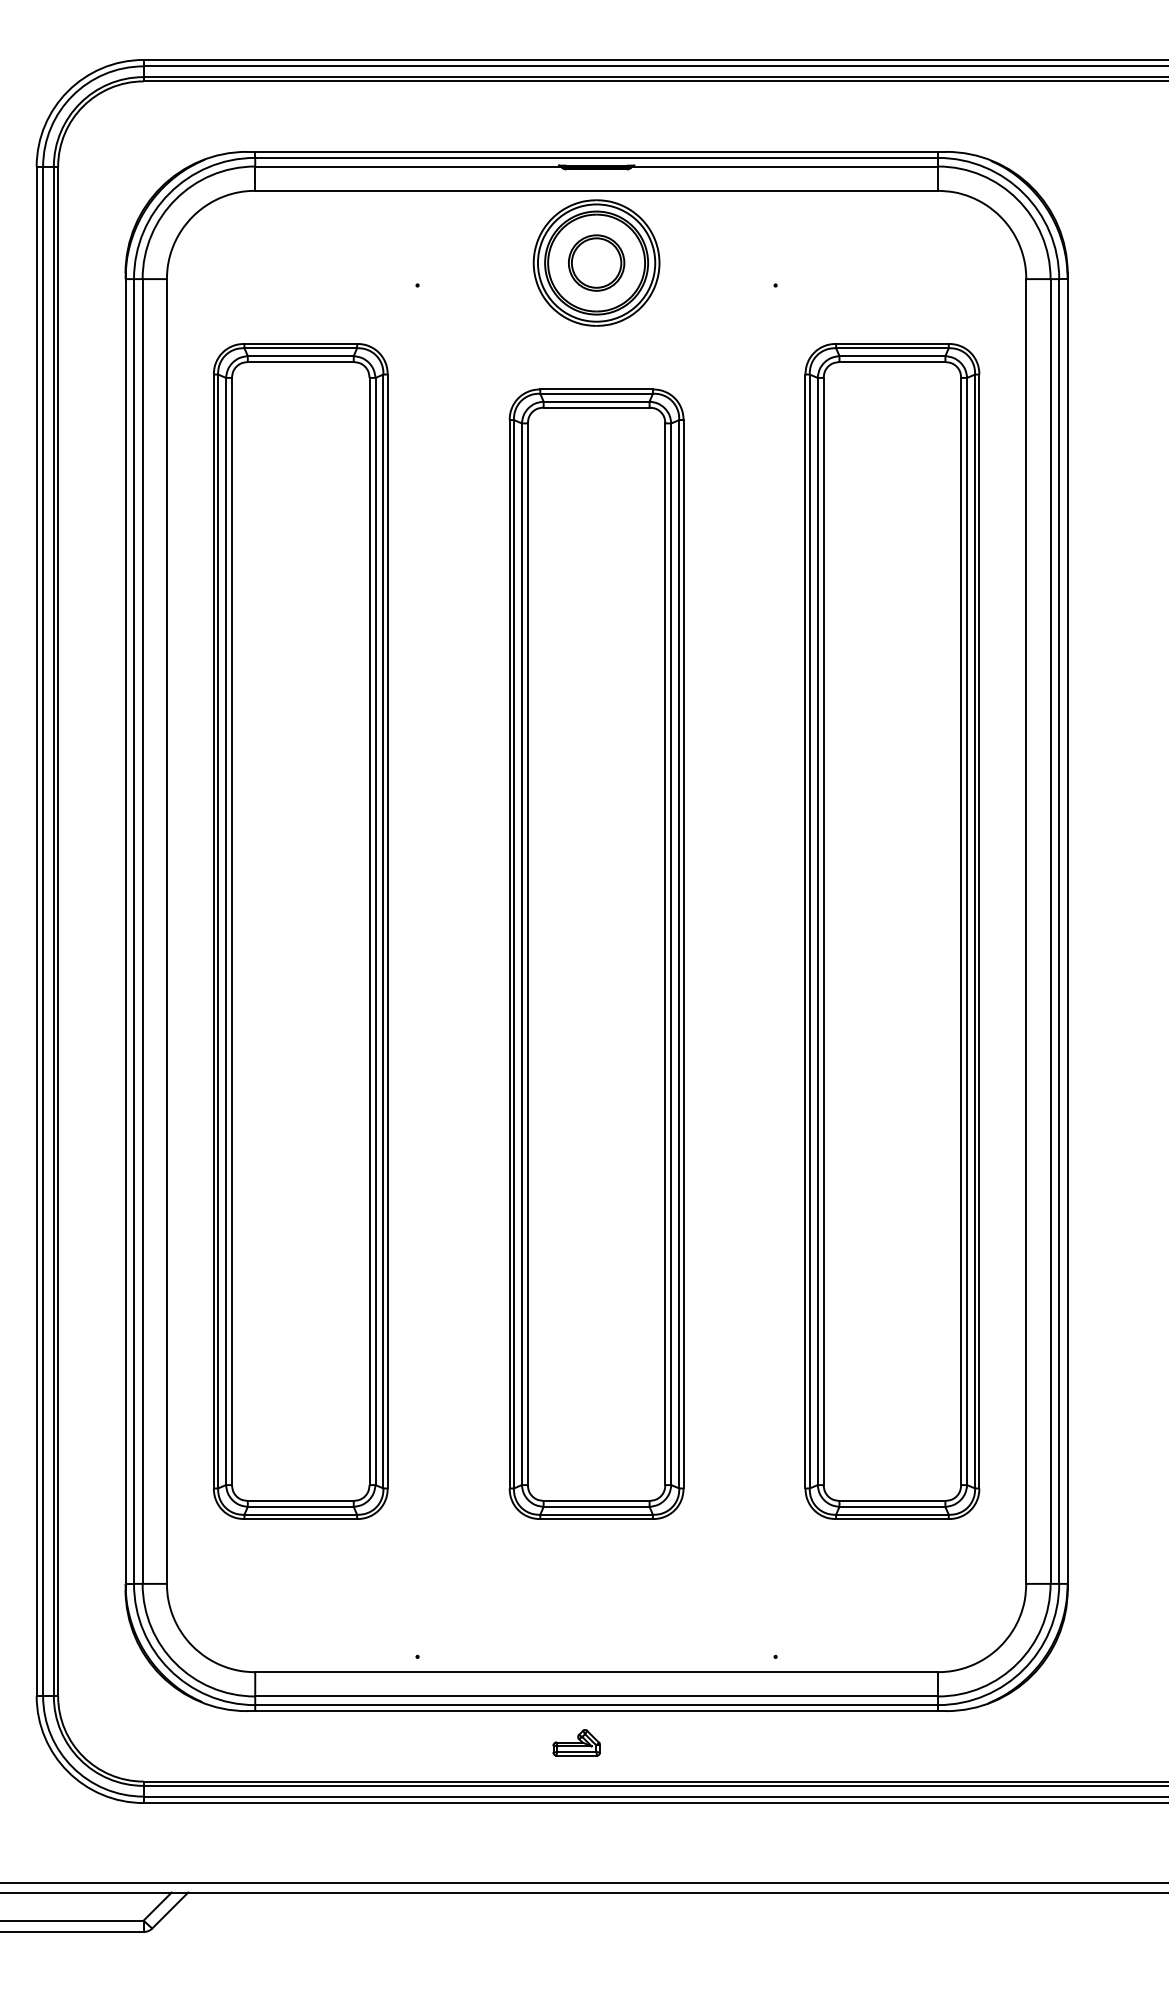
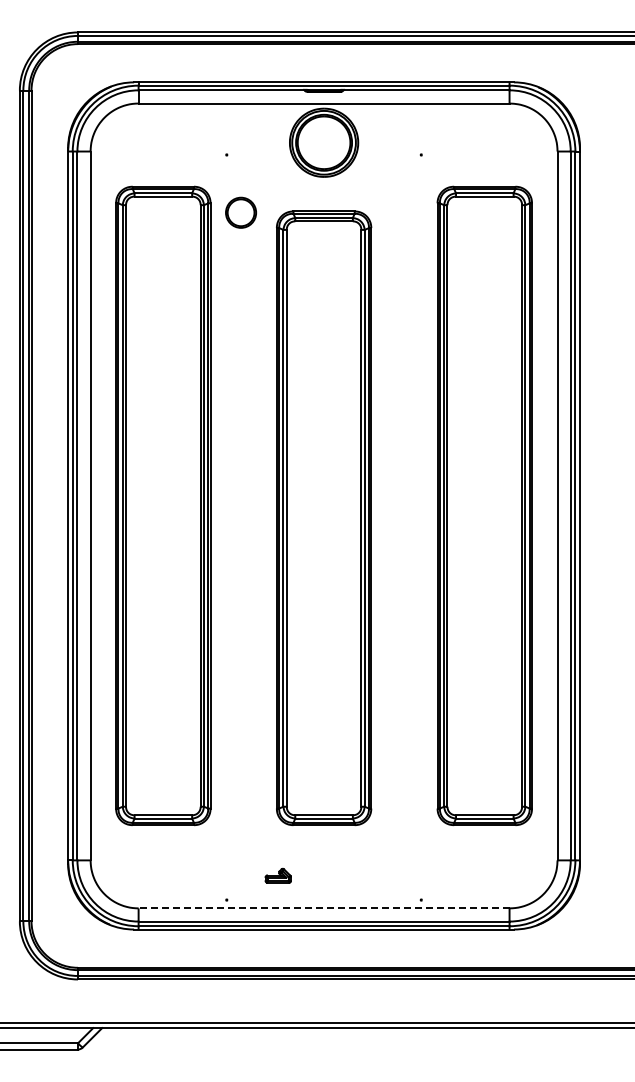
part: (595, 262) -> (240, 212), moved
line: (595, 1672) -> (323, 908), solid -> dashed
part: (575, 1742) -> (277, 875), moved

